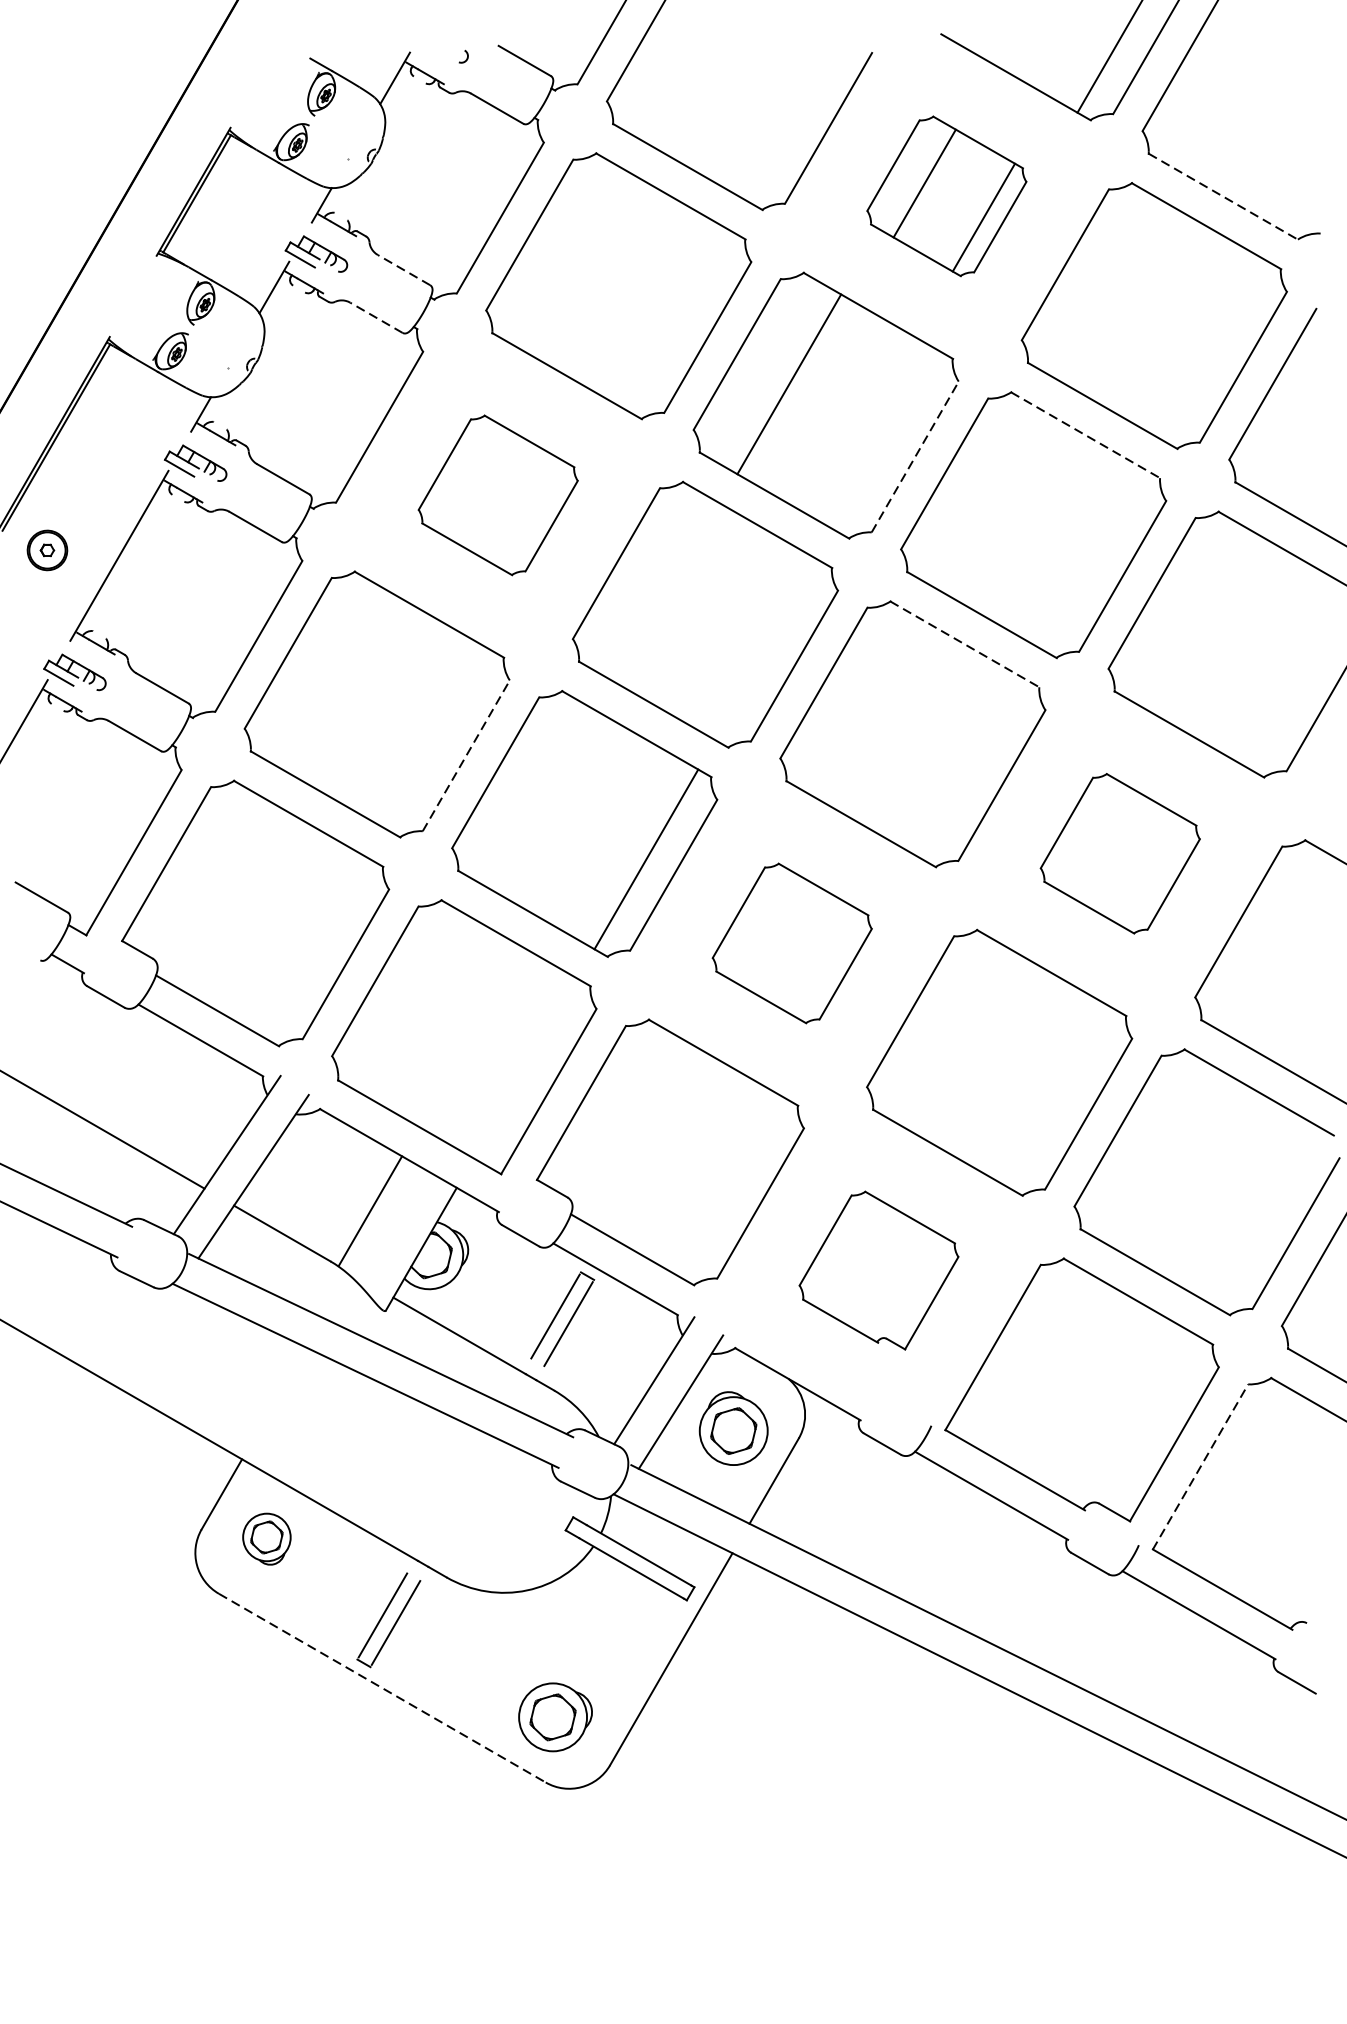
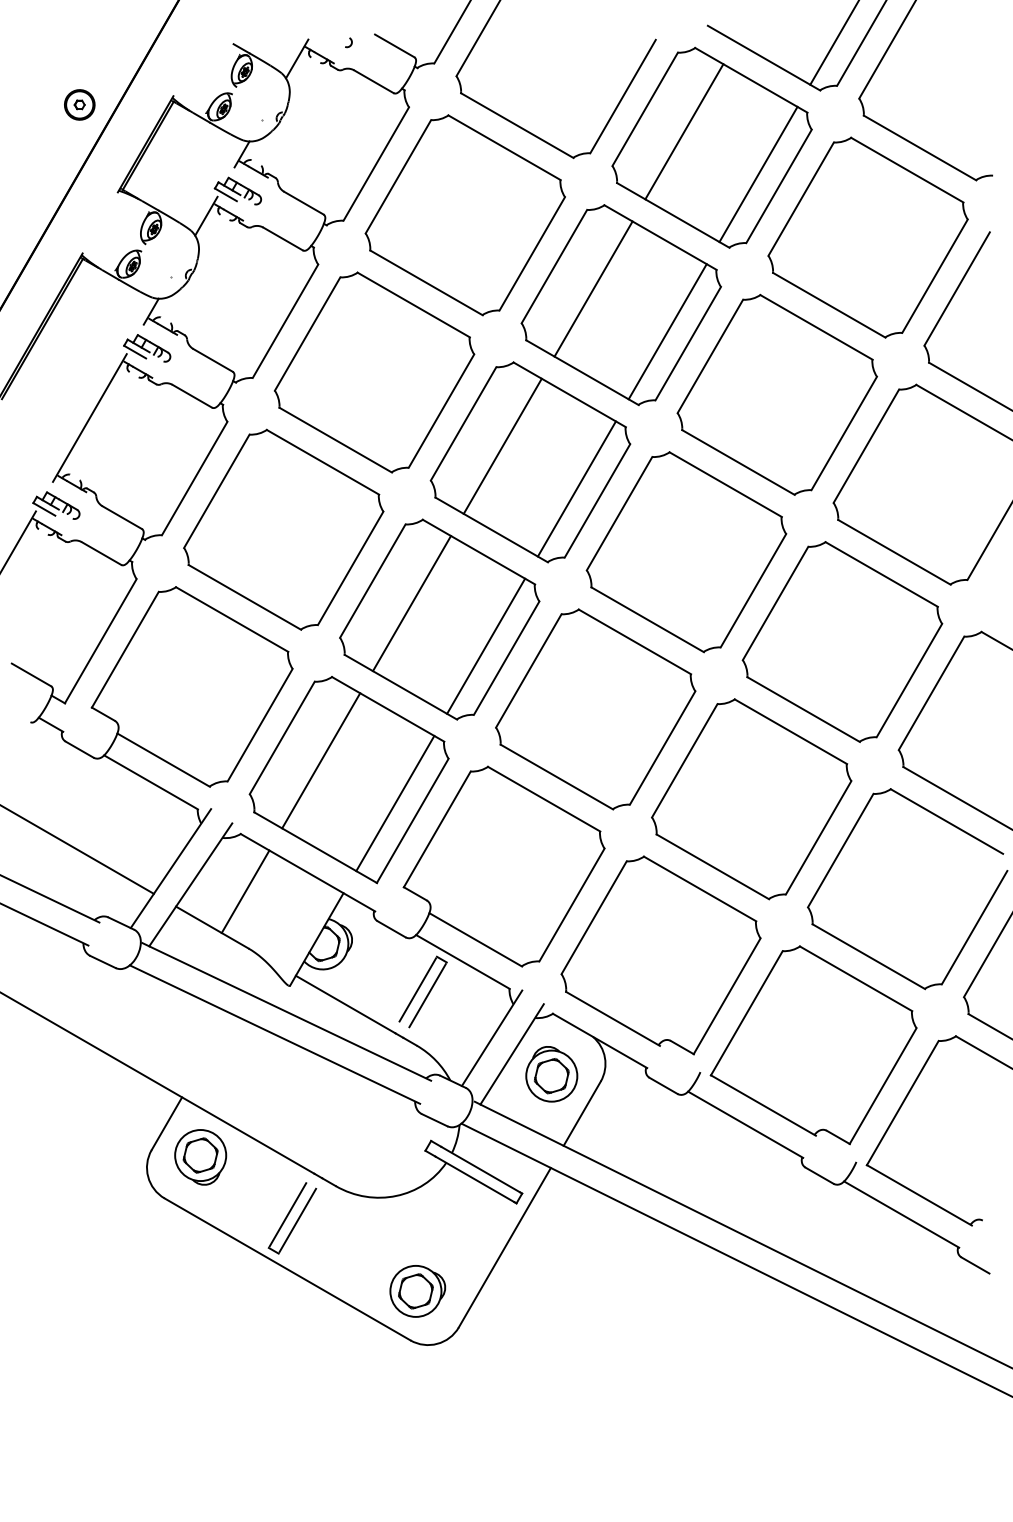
part: (946, 196) -> (711, 147), size x1.67
line: (1224, 197) -> (920, 148), dashed -> solid
line: (403, 270) -> (303, 203), dashed -> solid
line: (376, 318) -> (283, 239), dashed -> solid
line: (1085, 435) -> (816, 327), dashed -> solid
line: (887, 440) -> (667, 331), added
line: (915, 456) -> (688, 343), dashed -> solid
part: (497, 495) -> (374, 372), size x1.67
part: (47, 549) -> (79, 104), moved
line: (668, 592) -> (502, 445), added
line: (964, 644) -> (725, 484), dashed -> solid
line: (766, 649) -> (576, 488), added
line: (466, 754) -> (350, 567), dashed -> solid
line: (547, 802) -> (411, 603), added
part: (1120, 853) -> (842, 641), size x1.67
part: (791, 943) -> (595, 709), size x1.67
line: (427, 1011) -> (321, 760), added
line: (525, 1068) -> (395, 803), added
line: (370, 1210) -> (245, 891), moved
part: (878, 1270) -> (660, 955), size x1.67
line: (1200, 1467) -> (902, 1103), dashed -> solid
part: (266, 1539) -> (200, 1157), size x1.43
line: (382, 1688) -> (287, 1269), dashed -> solid

